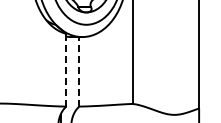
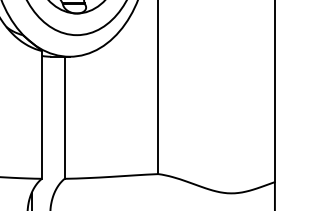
line: (66, 70) -> (42, 115), dashed -> solid
line: (79, 71) -> (64, 117), dashed -> solid

